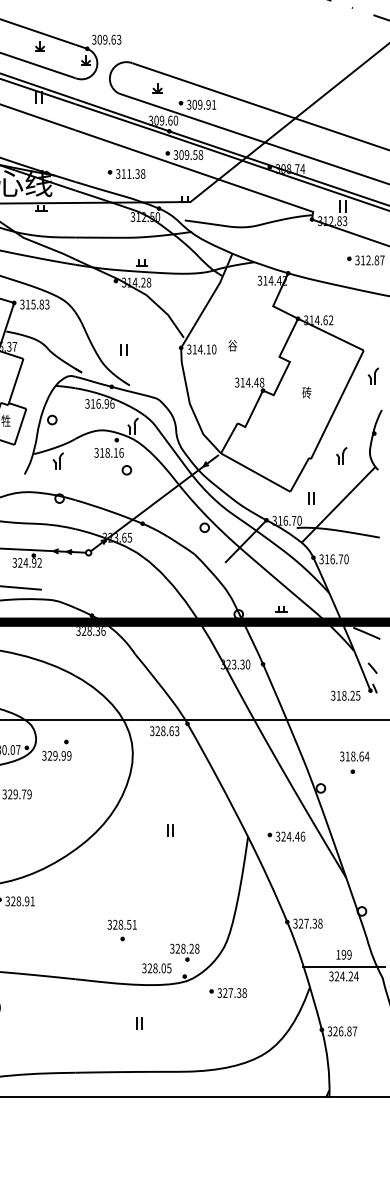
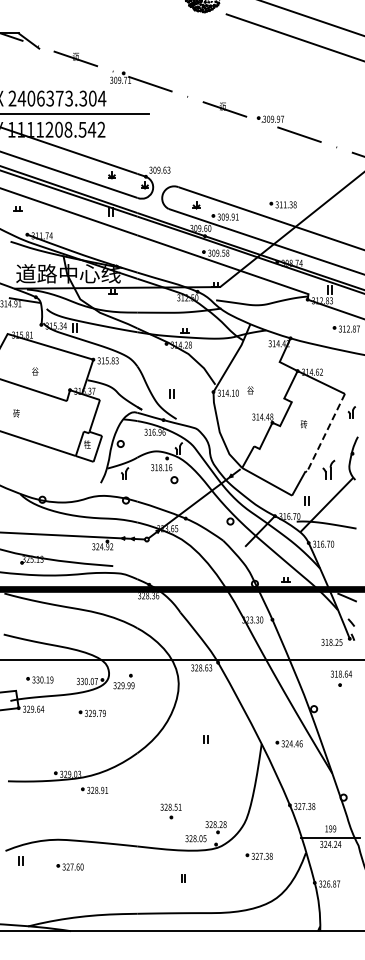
part: (125, 173) -> (282, 204), moved
line: (336, 405) -> (325, 433), solid -> dashed
part: (342, 455) -> (329, 469), size x1.6
part: (354, 762) -> (341, 678), moved
part: (226, 991) -> (258, 855), moved

